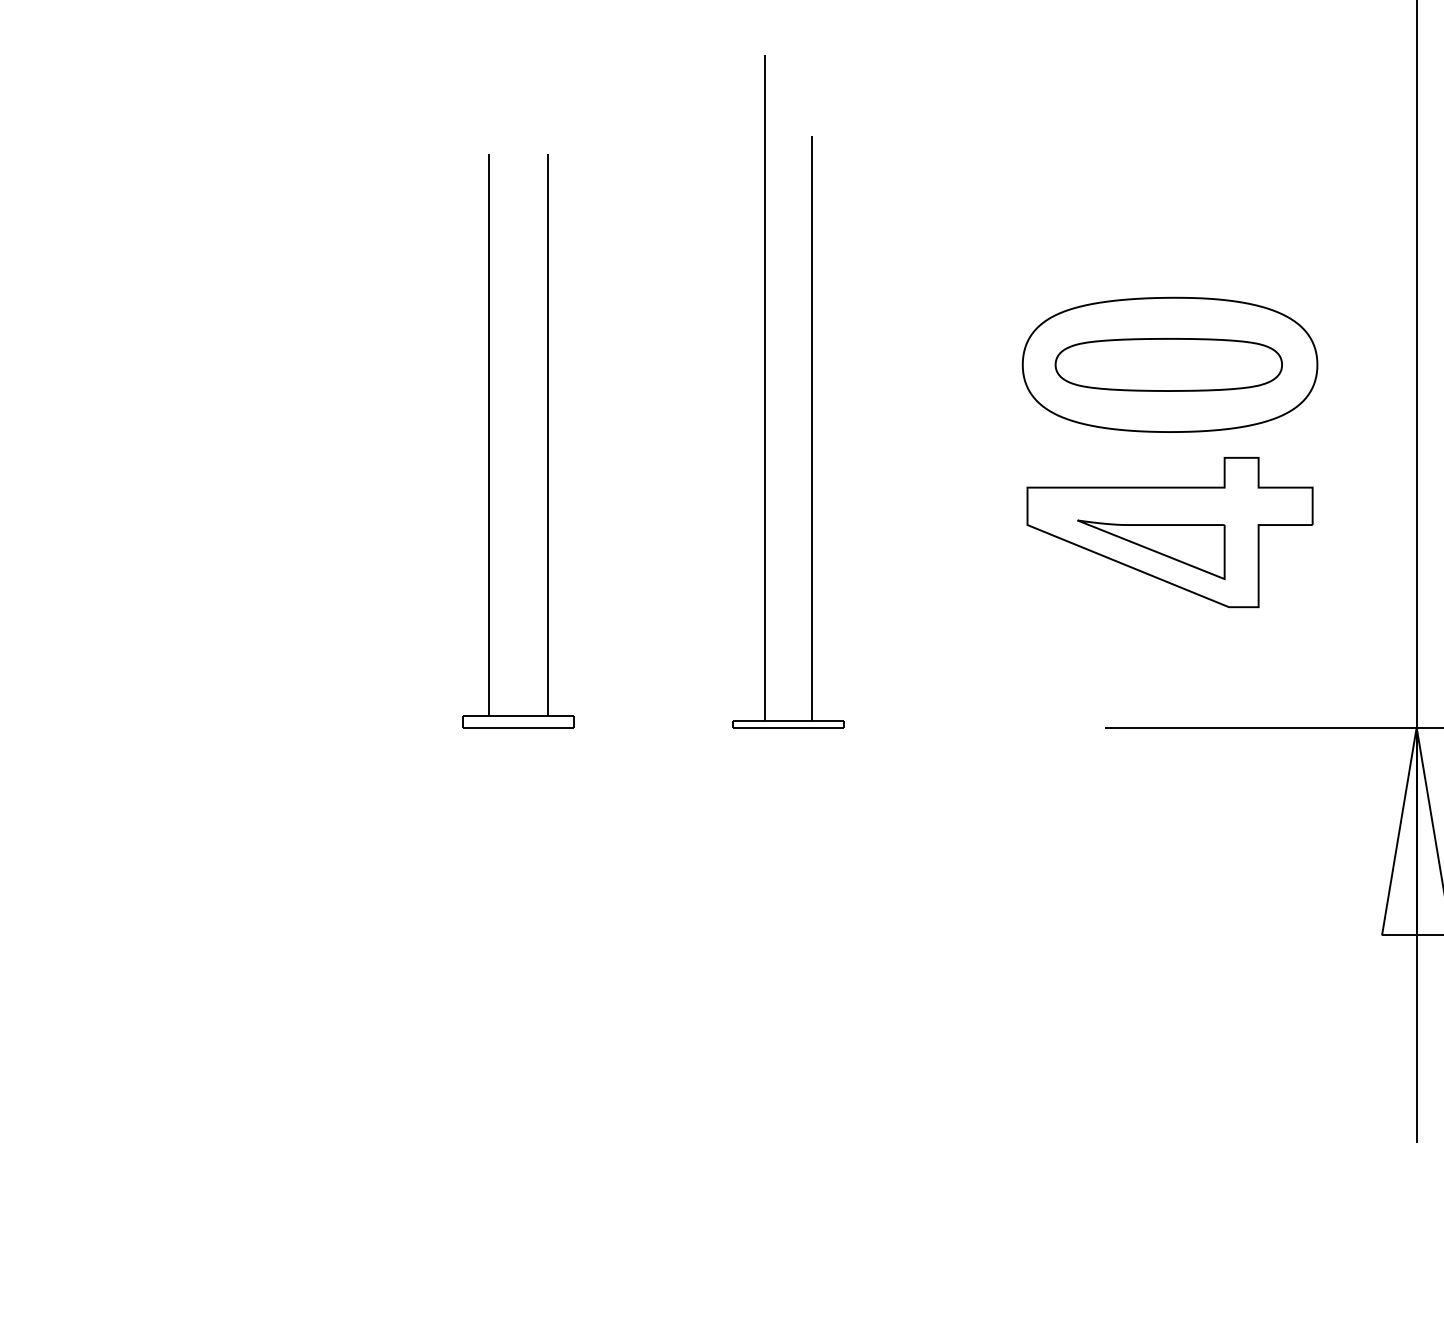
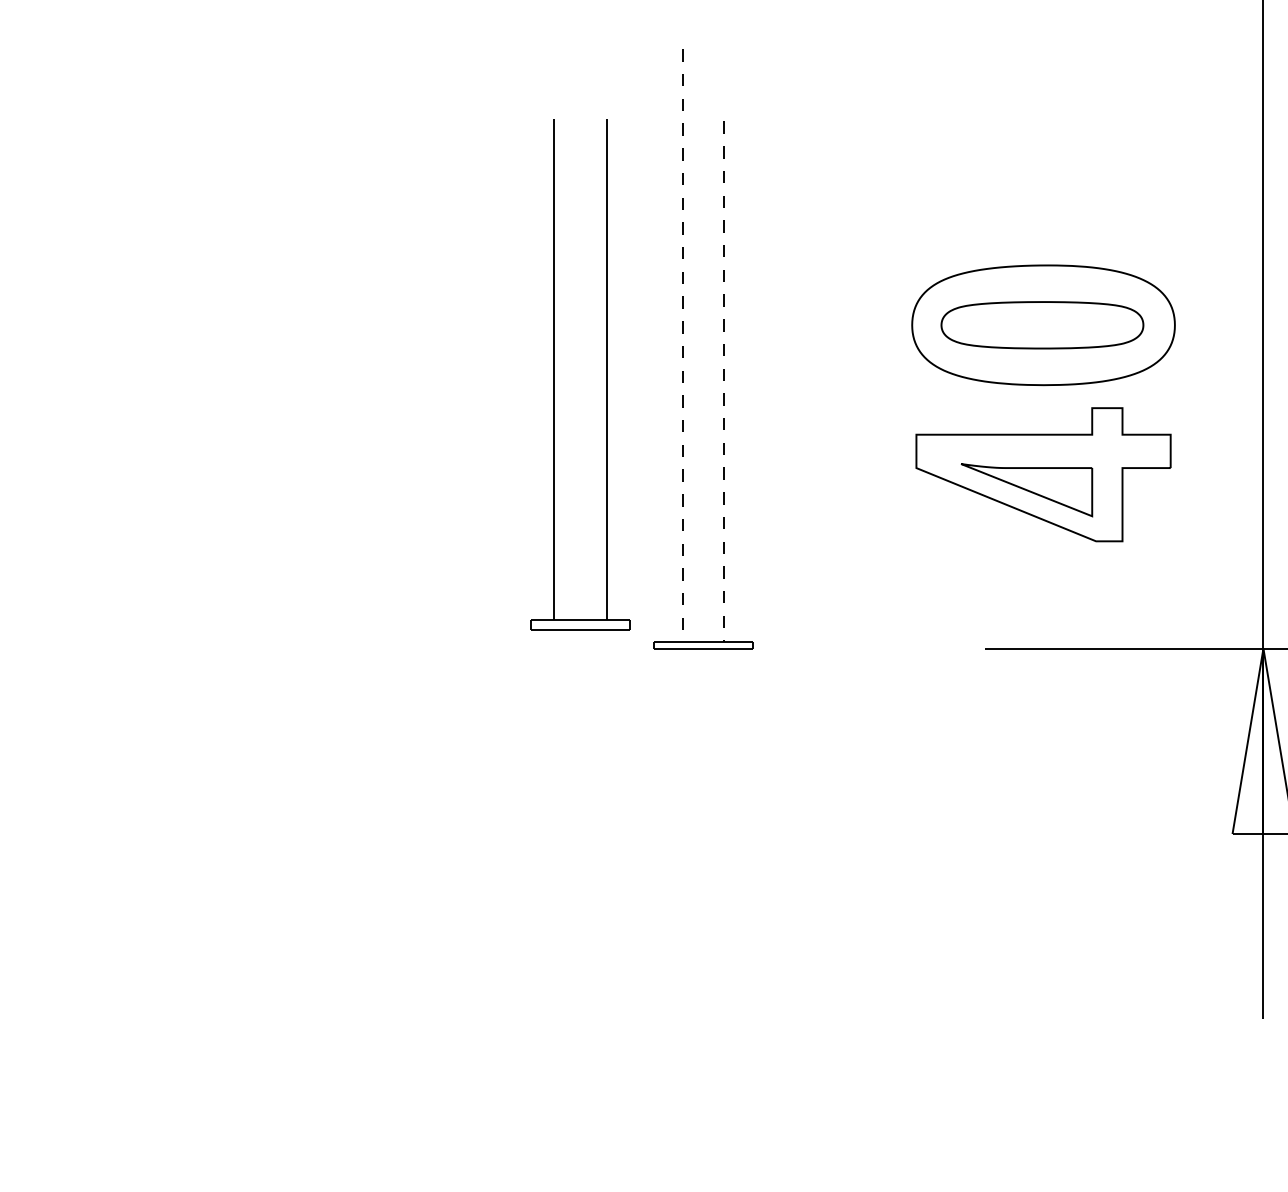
line: (765, 388) -> (682, 346), solid -> dashed
line: (812, 428) -> (724, 381), solid -> dashed
part: (489, 441) -> (554, 374), moved

